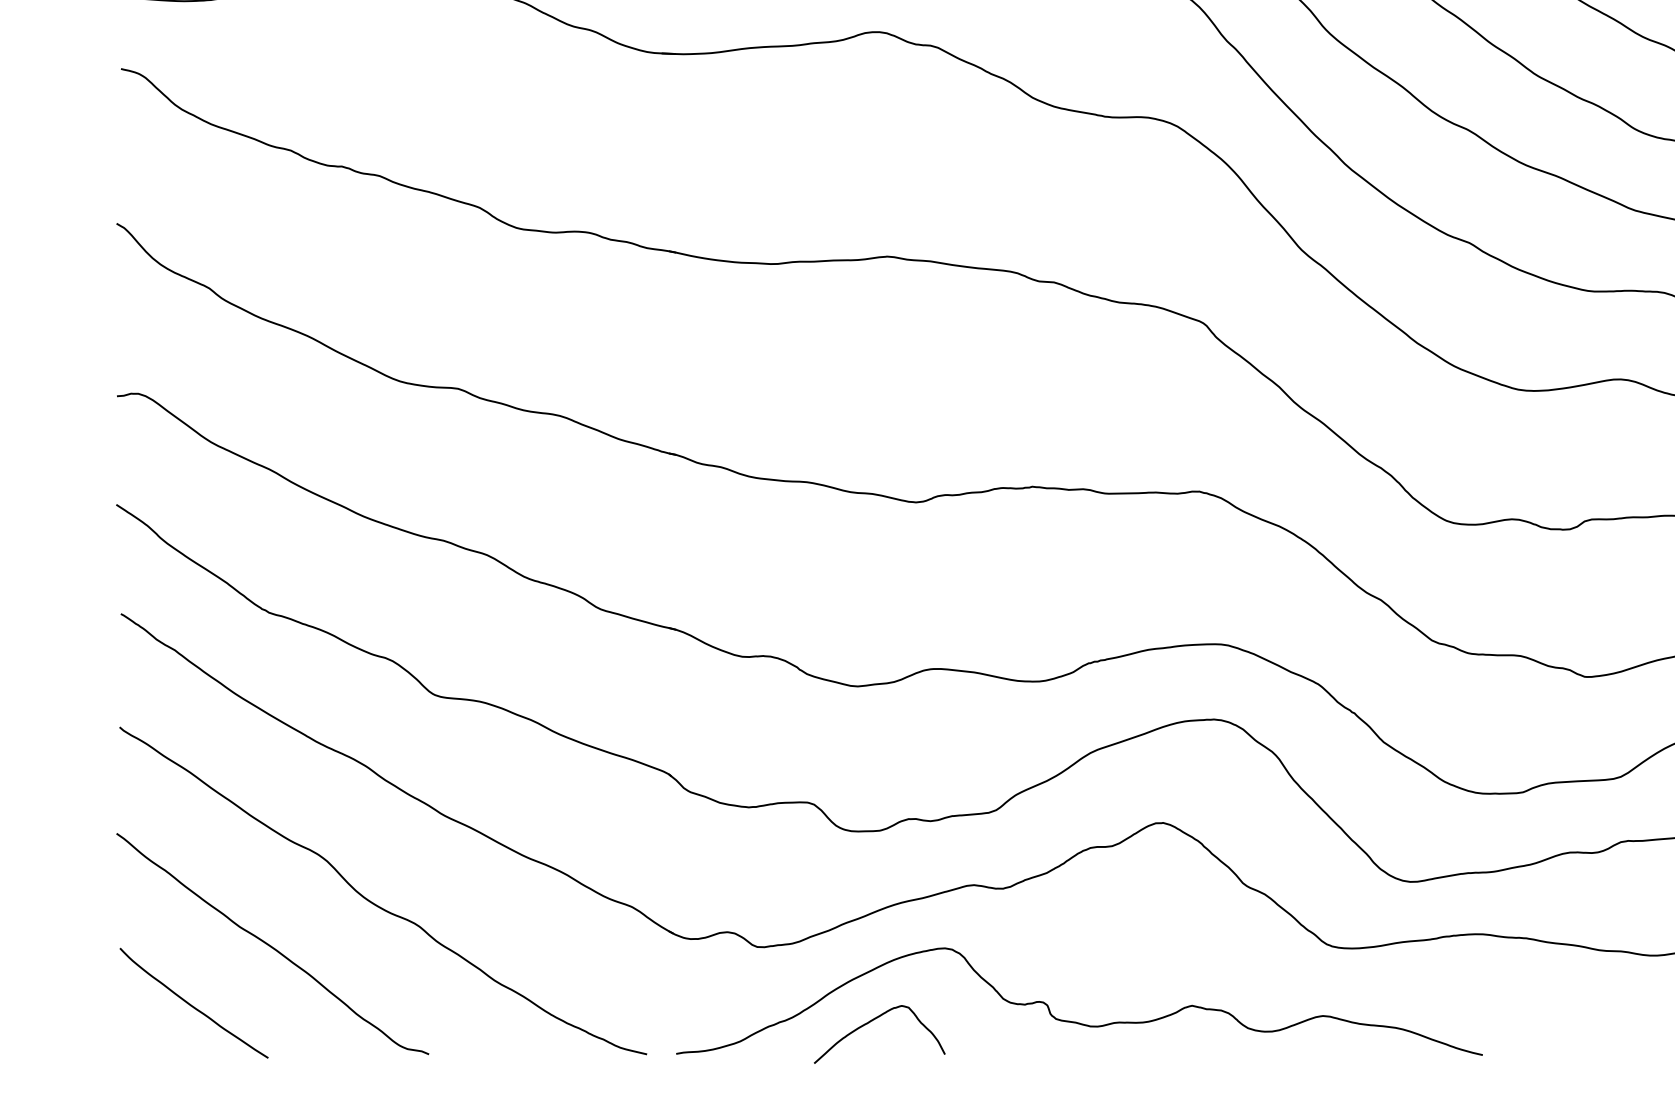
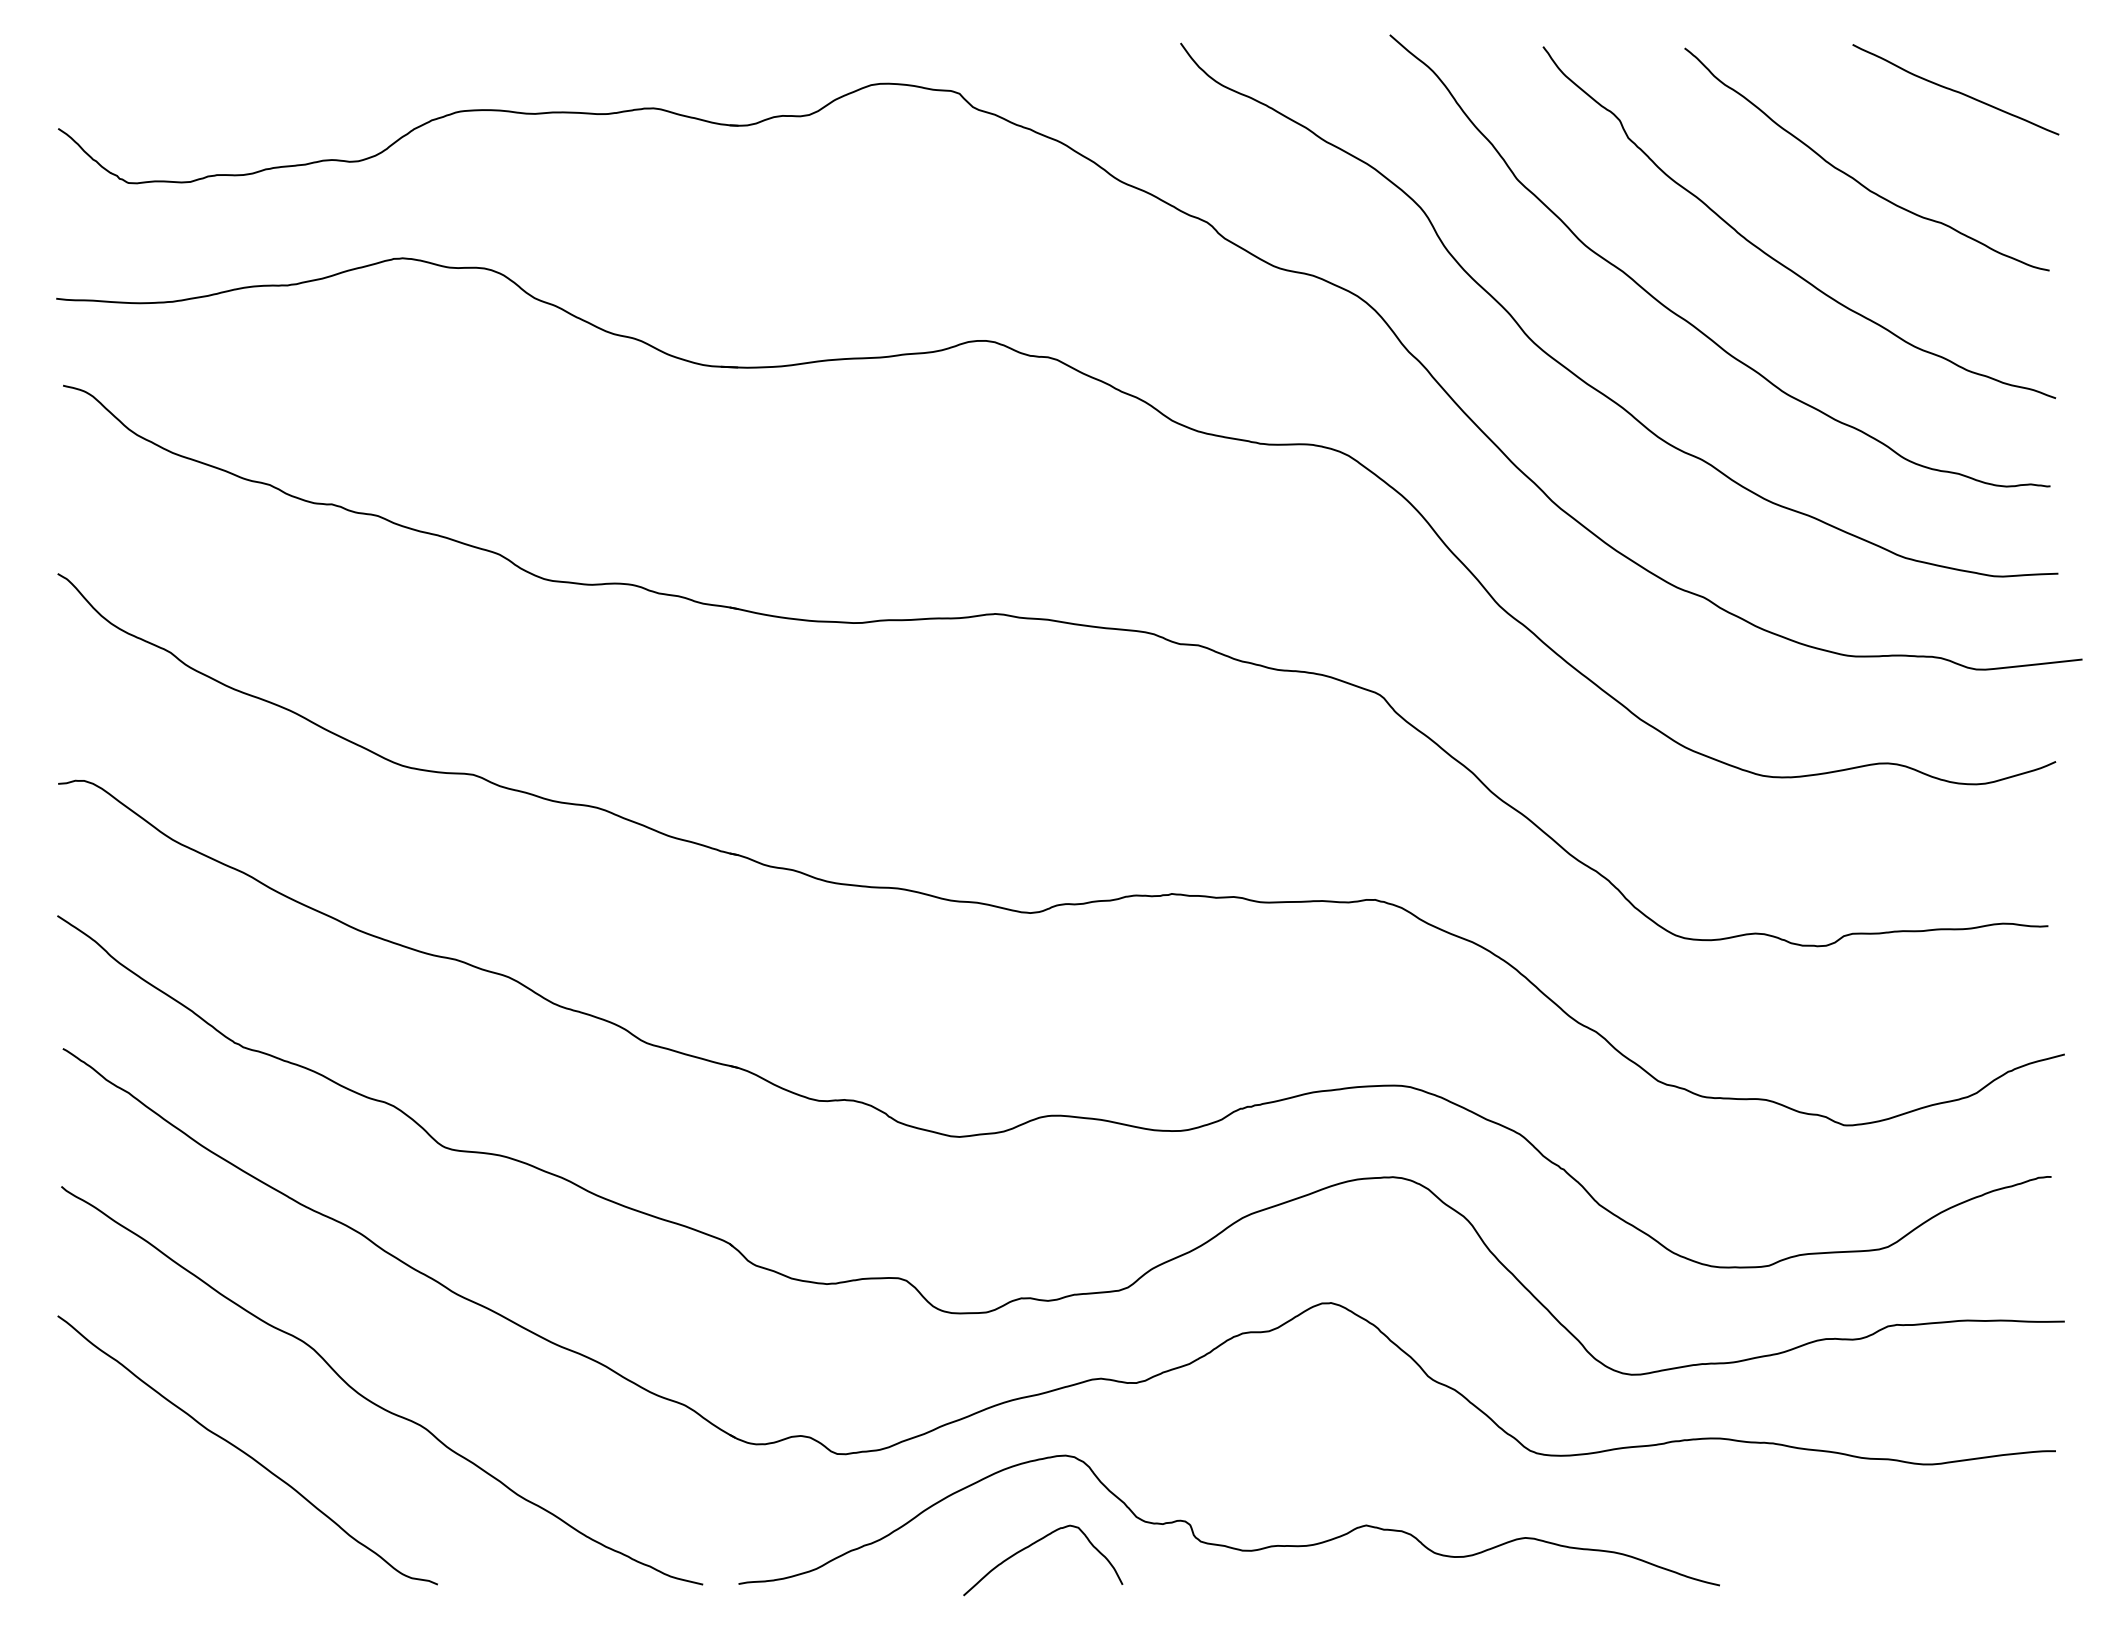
curve: (192, 1004) -> (149, 1524), removed
curve: (870, 1022) -> (1032, 1545), moved

